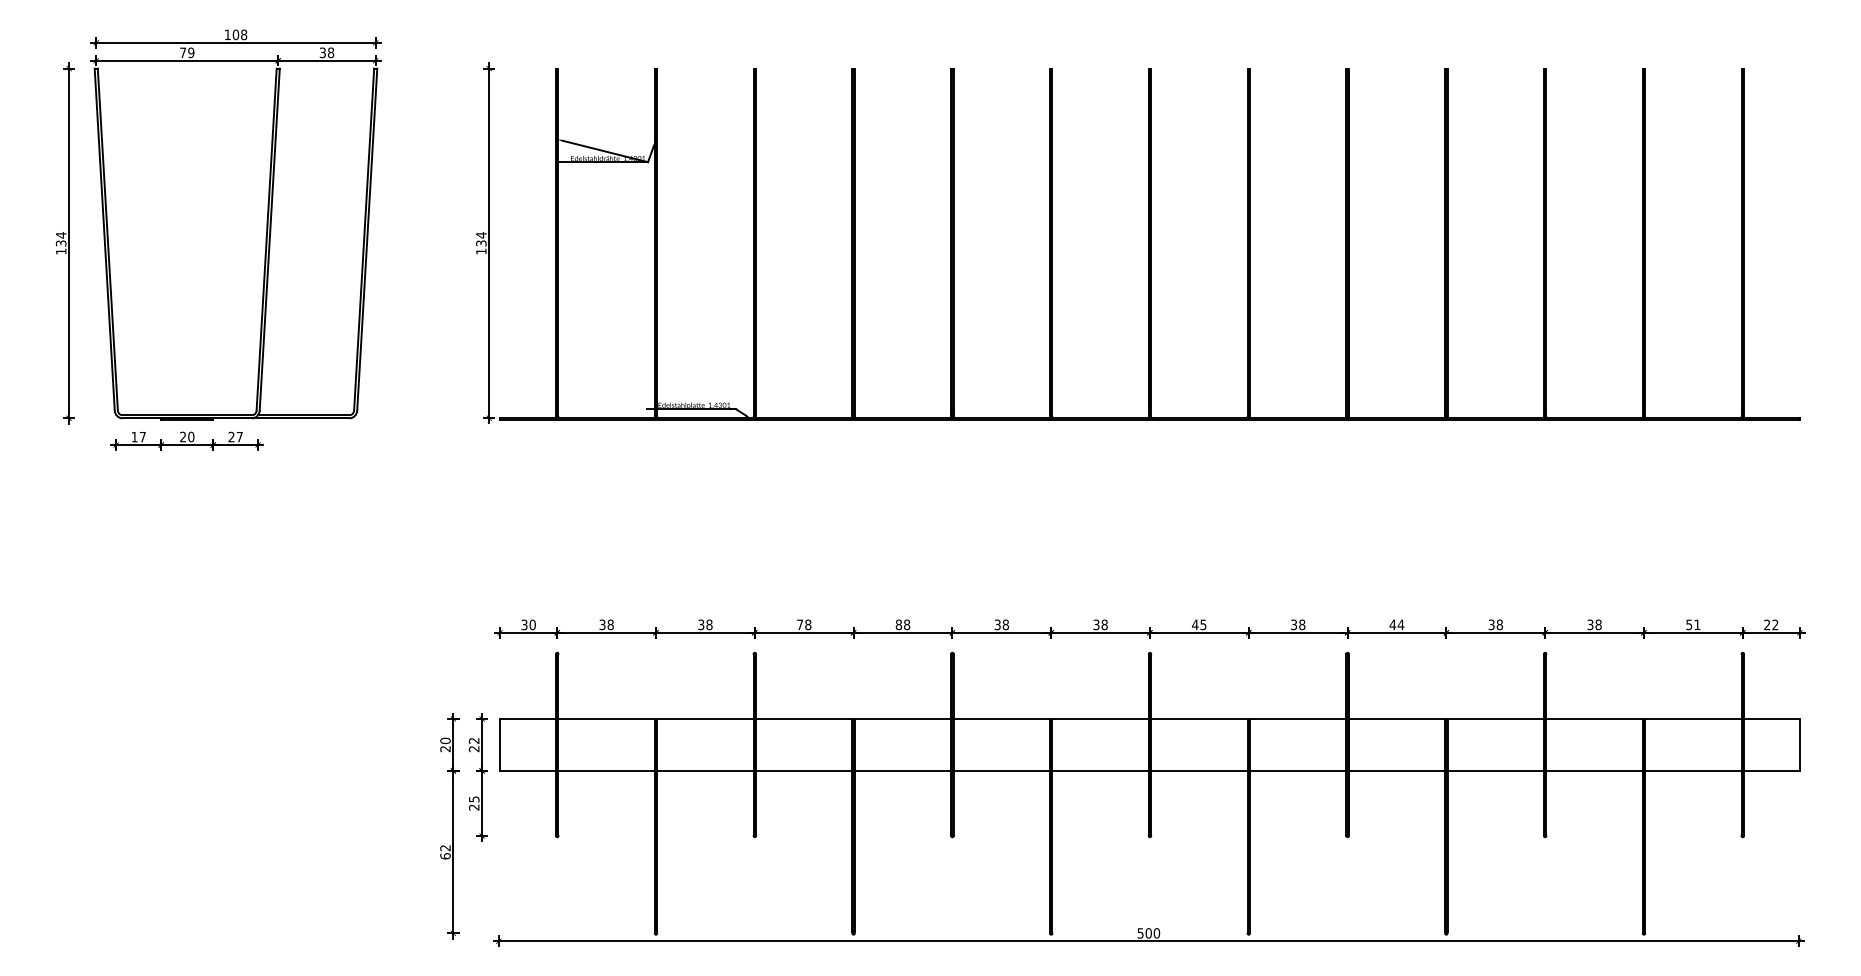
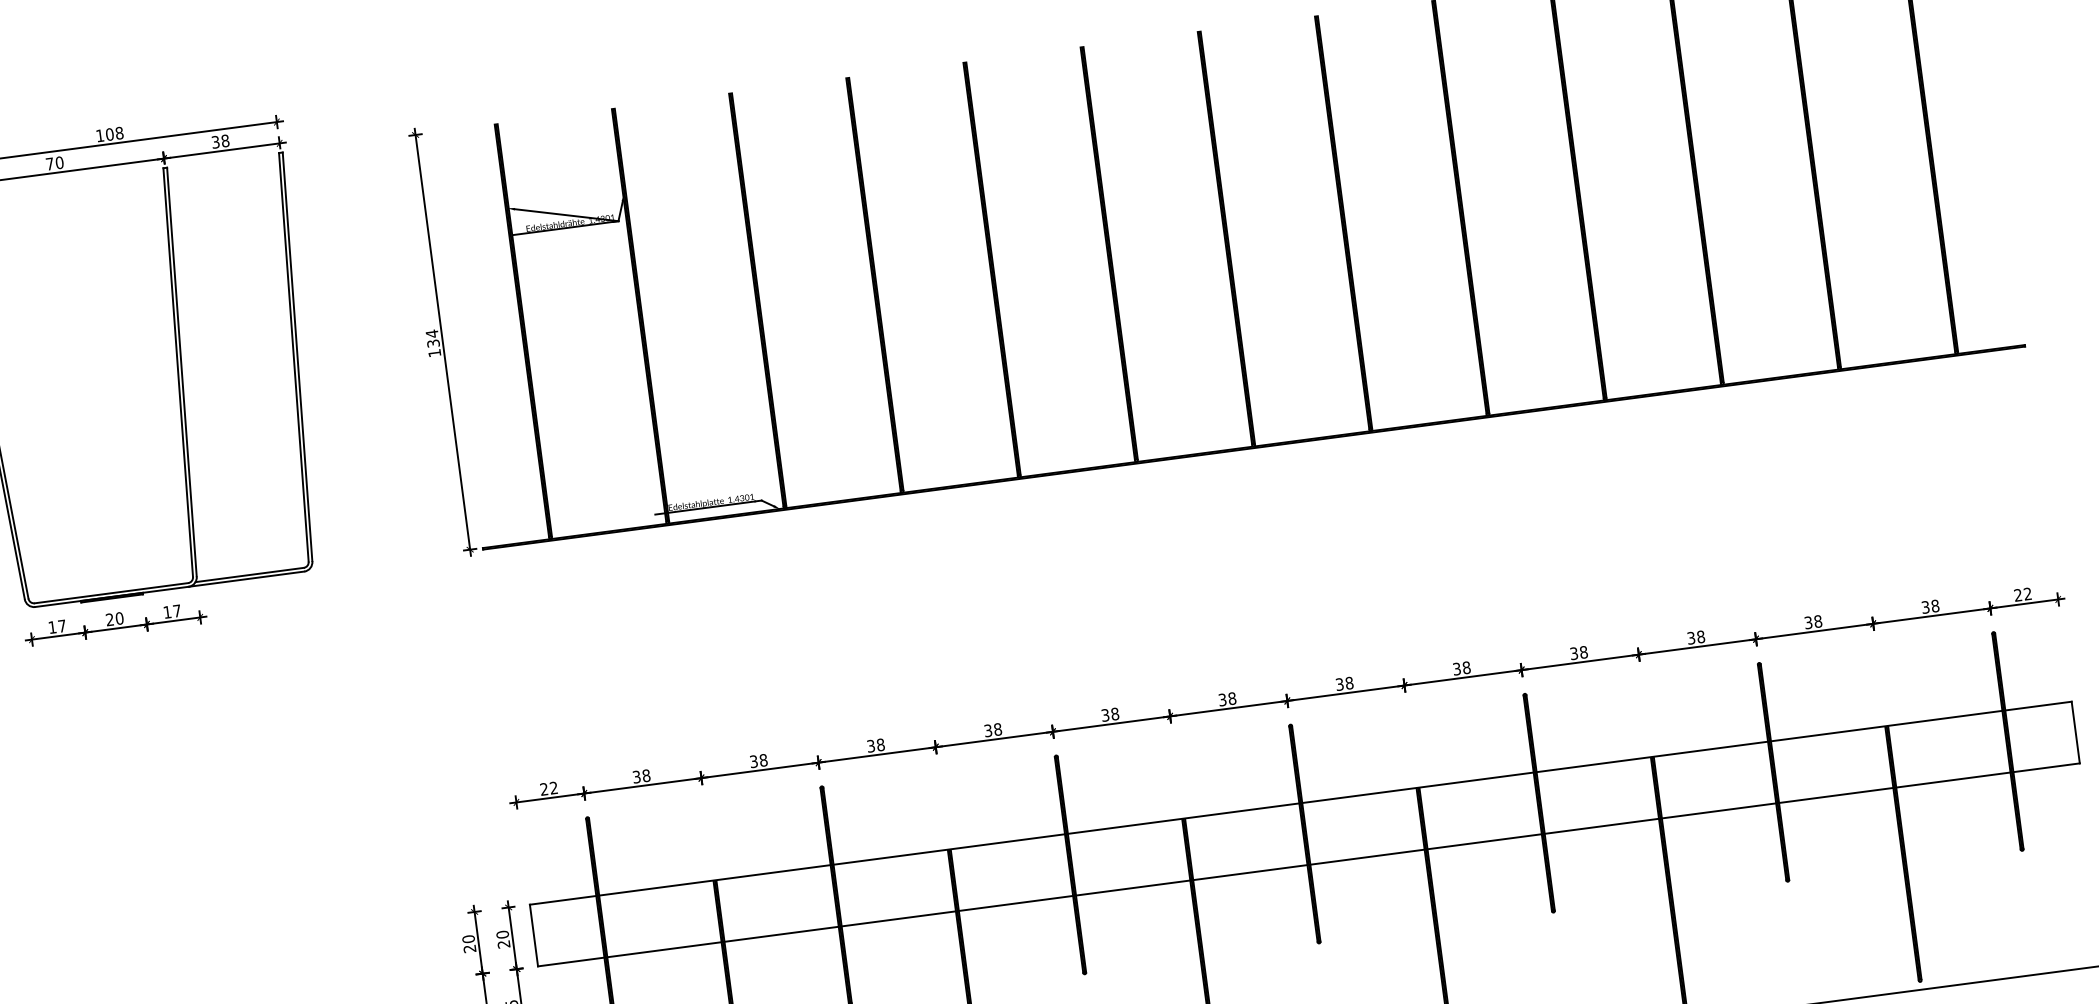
text: (191, 53) -> (60, 163), 79 -> 70
text: (231, 436) -> (167, 611), 27 -> 17
text: (528, 624) -> (548, 788), 30 -> 22
text: (800, 624) -> (871, 745), 78 -> 38
text: (898, 624) -> (987, 730), 88 -> 38
text: (1199, 624) -> (1344, 683), 45 -> 38
text: (1396, 624) -> (1578, 652), 44 -> 38
text: (1693, 624) -> (1930, 606), 51 -> 38
text: (474, 740) -> (502, 934), 22 -> 20

